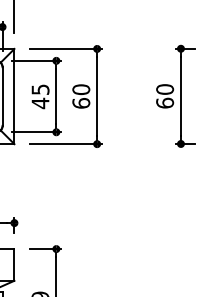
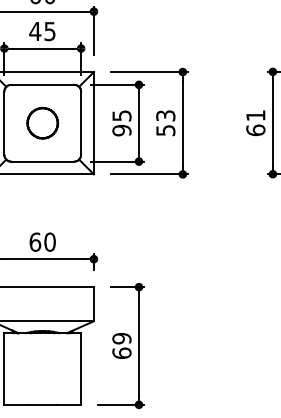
text: (164, 89) -> (255, 115), 60 -> 61
text: (81, 96) -> (165, 123), 60 -> 53
text: (40, 103) -> (121, 130), 45 -> 95

